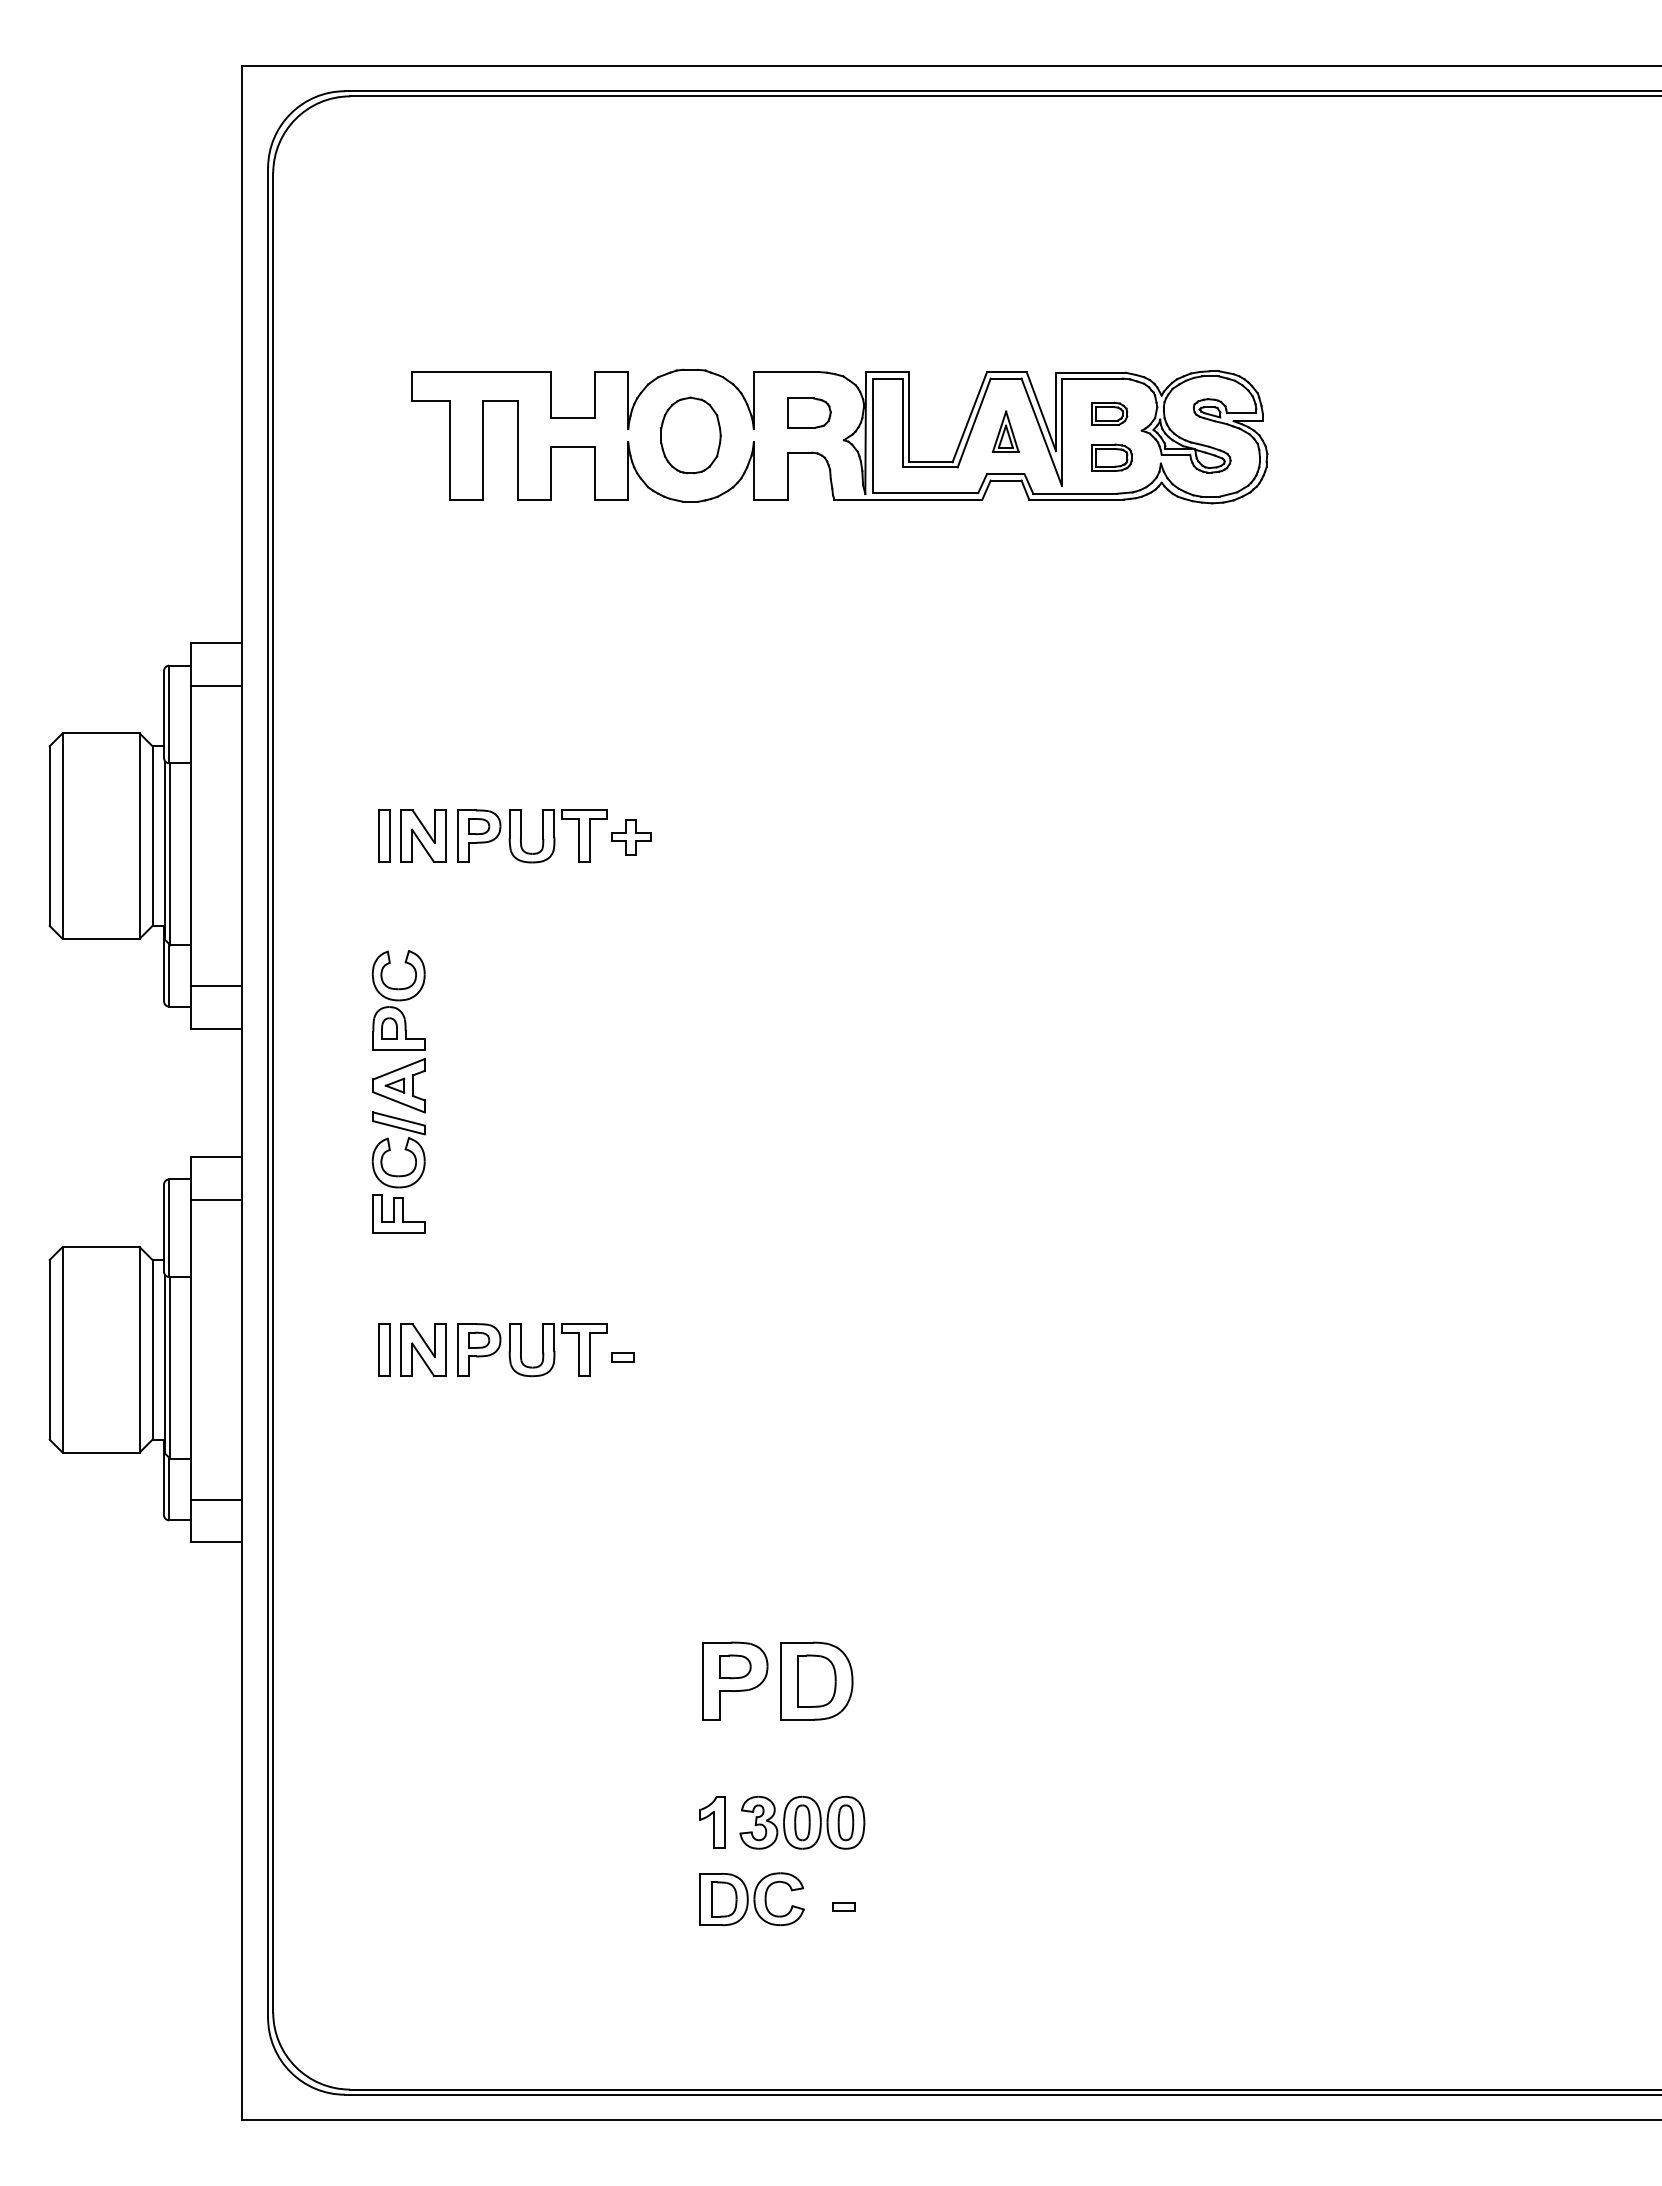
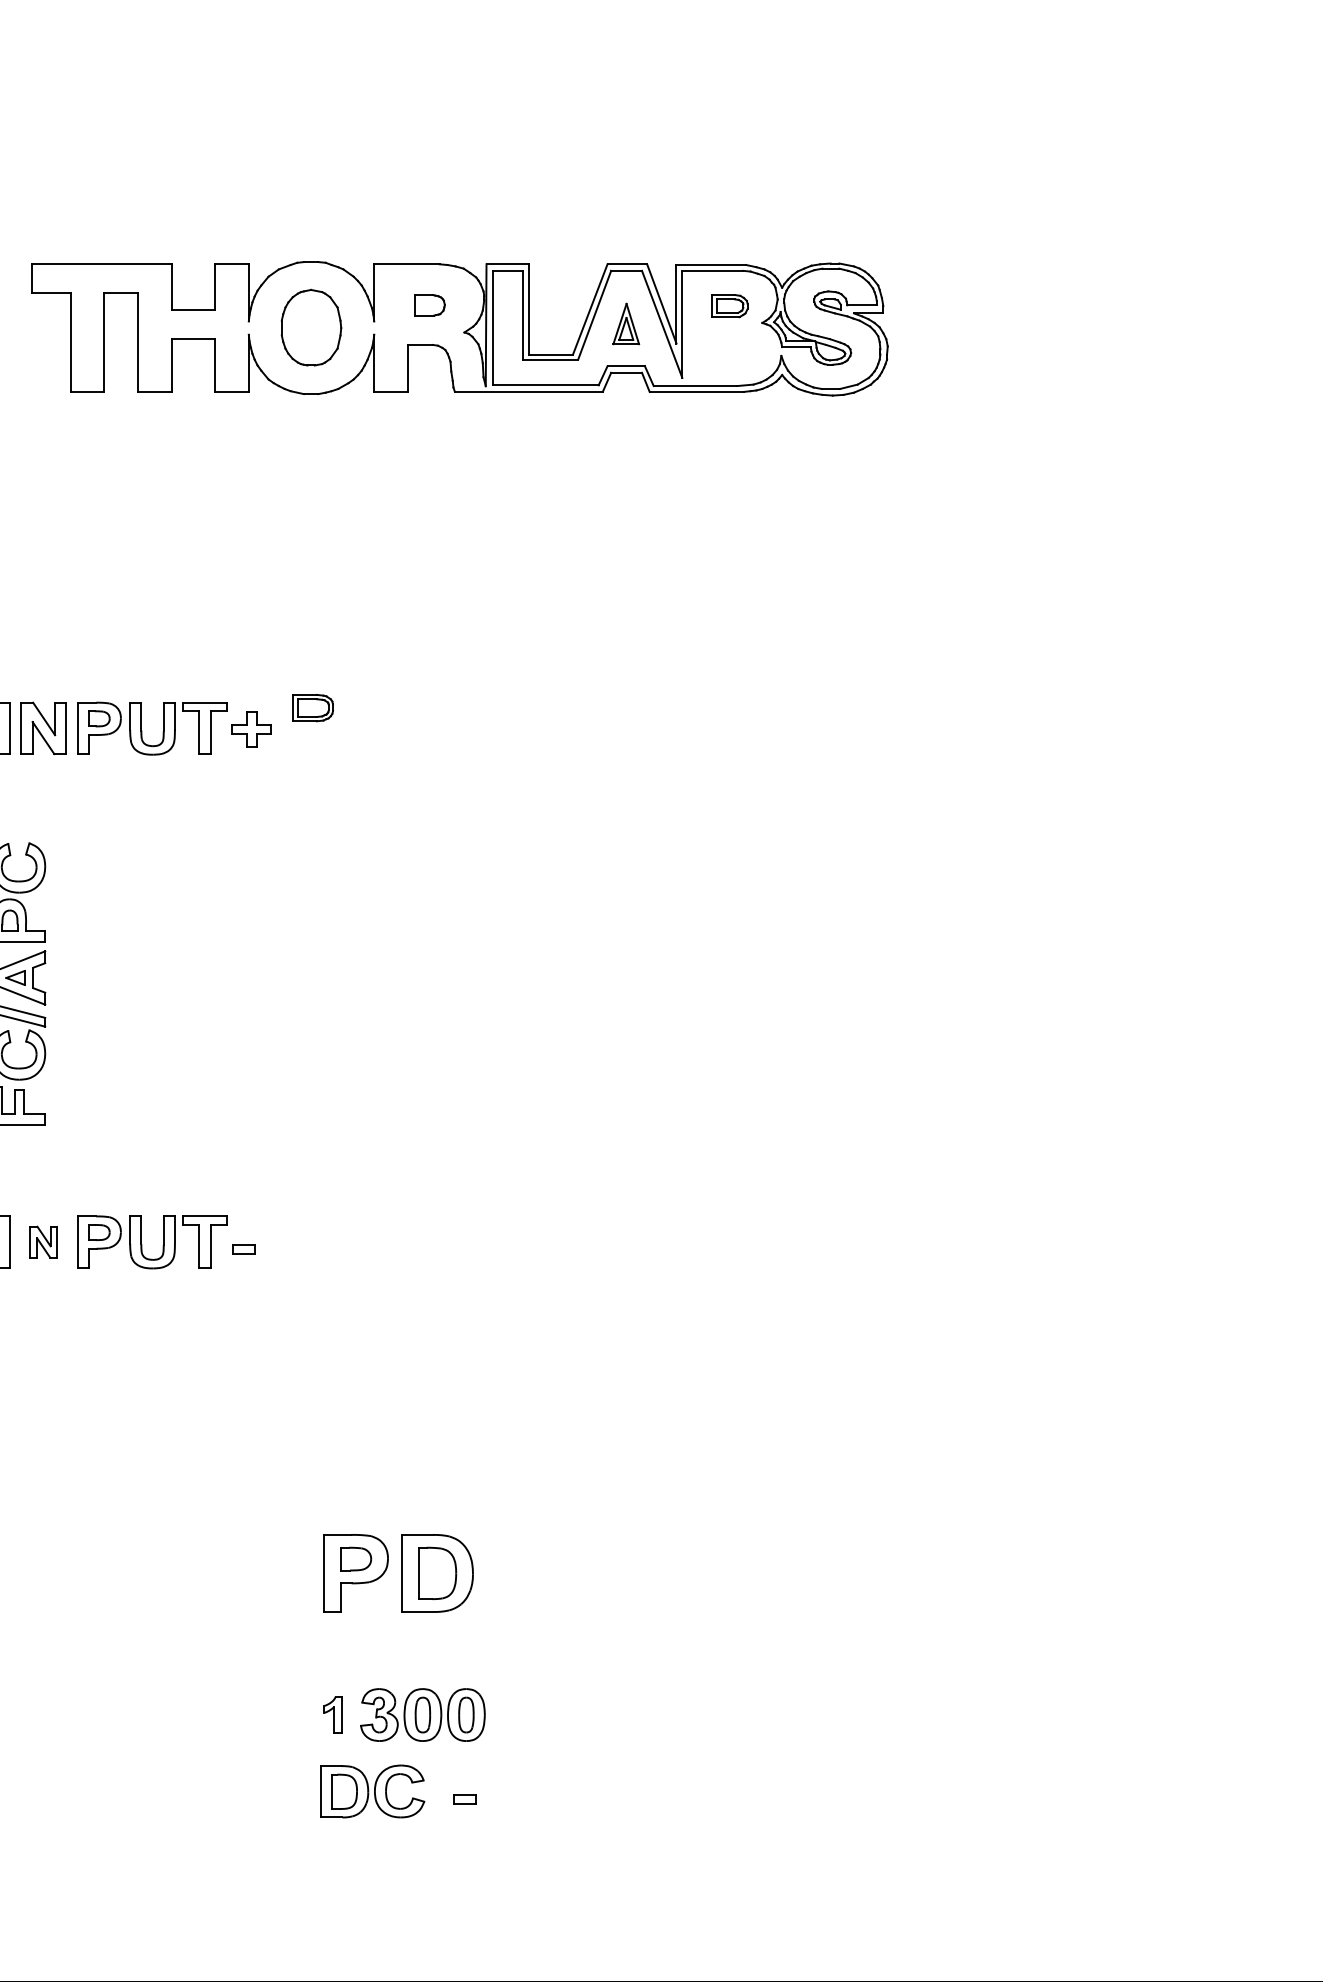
part: (809, 412) -> (429, 304), size x0.7
part: (1111, 457) -> (312, 707), moved
part: (423, 1349) -> (43, 1241), size x0.6
part: (712, 1822) -> (332, 1714), size x0.7

